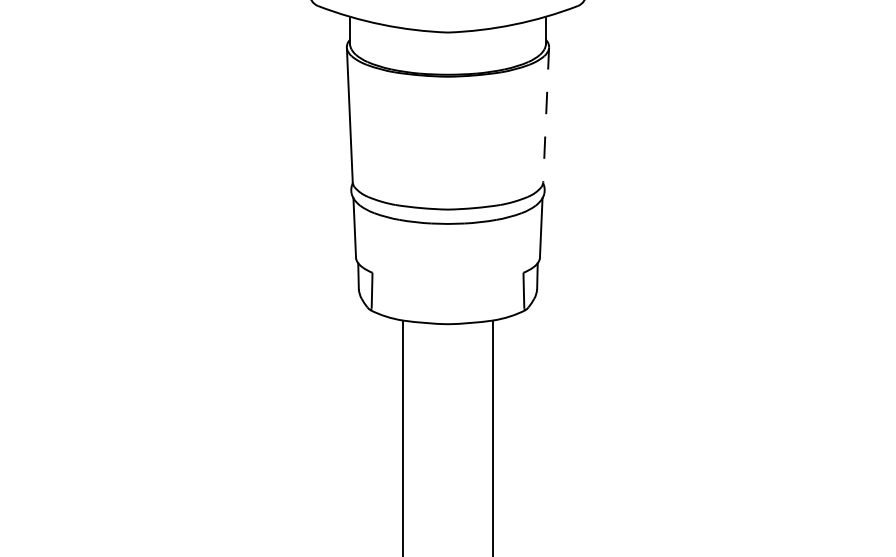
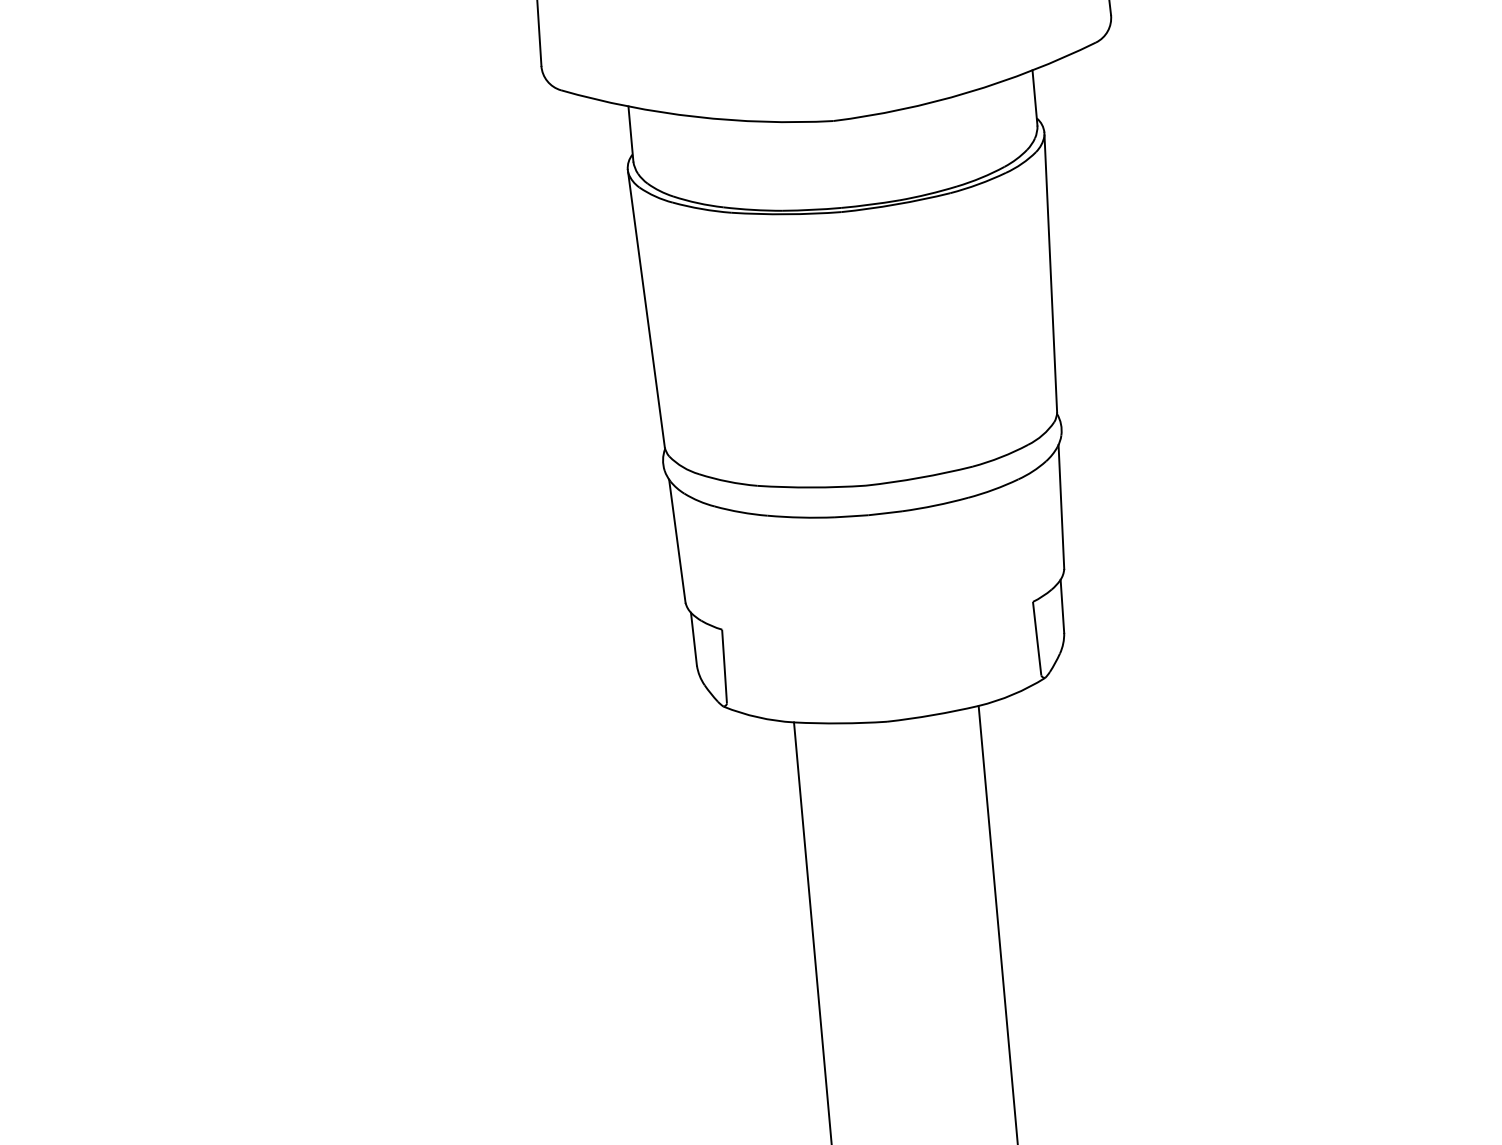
line: (546, 114) -> (1051, 271), dashed -> solid

